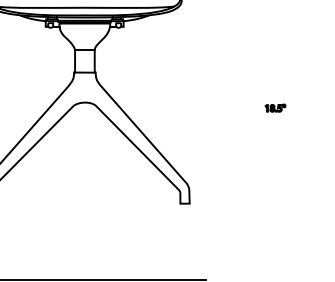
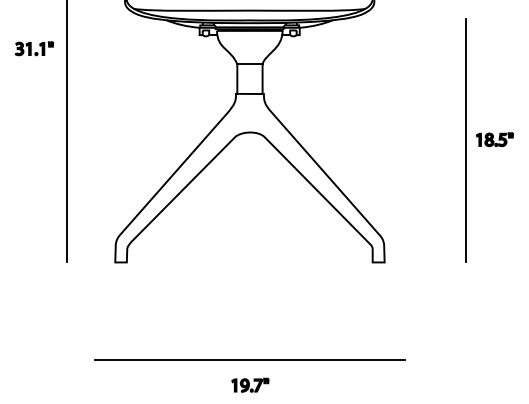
line: (253, 108) -> (466, 140), added
part: (275, 108) -> (494, 139), size x1.43

